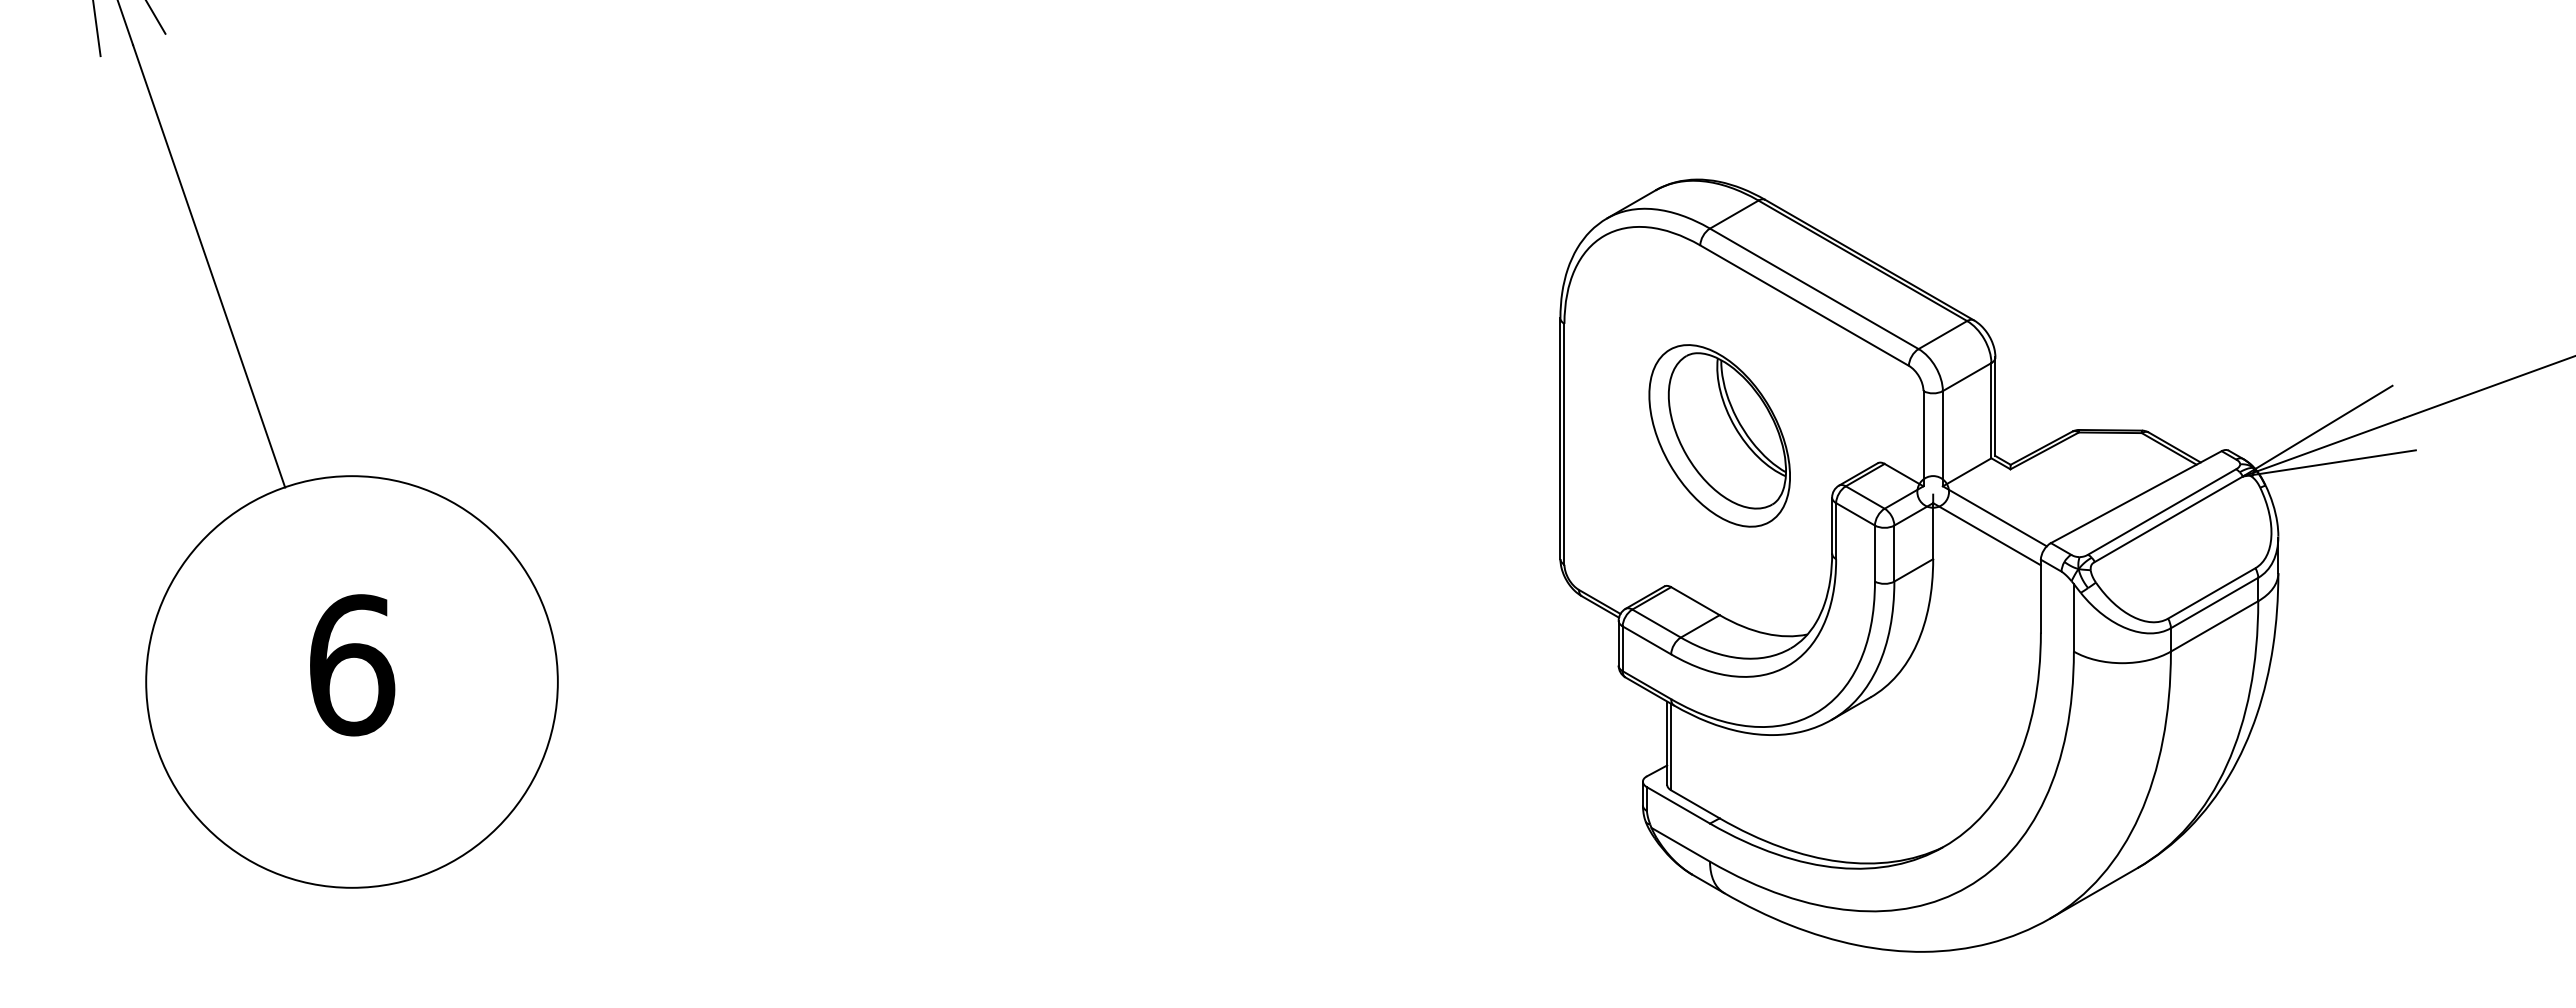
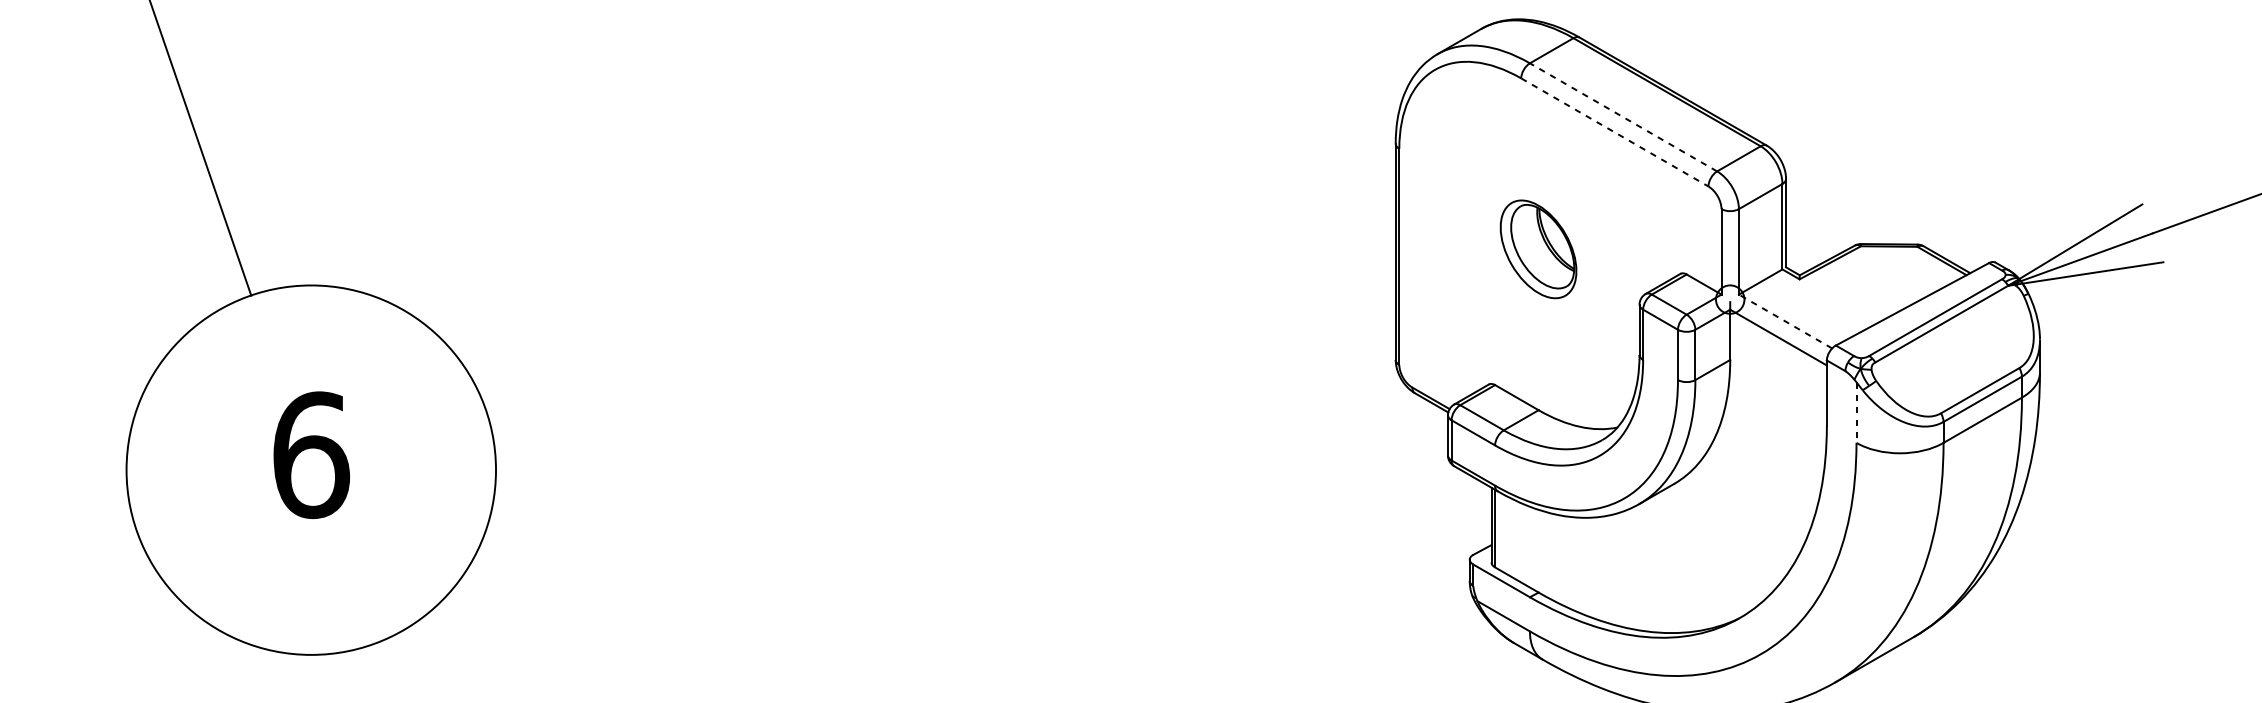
line: (1813, 288) -> (1622, 117), solid -> dashed
line: (1805, 305) -> (1615, 132), solid -> dashed
part: (1719, 435) -> (1538, 248), size x0.6
line: (1994, 516) -> (1785, 321), solid -> dashed
line: (2073, 617) -> (1856, 412), solid -> dashed

